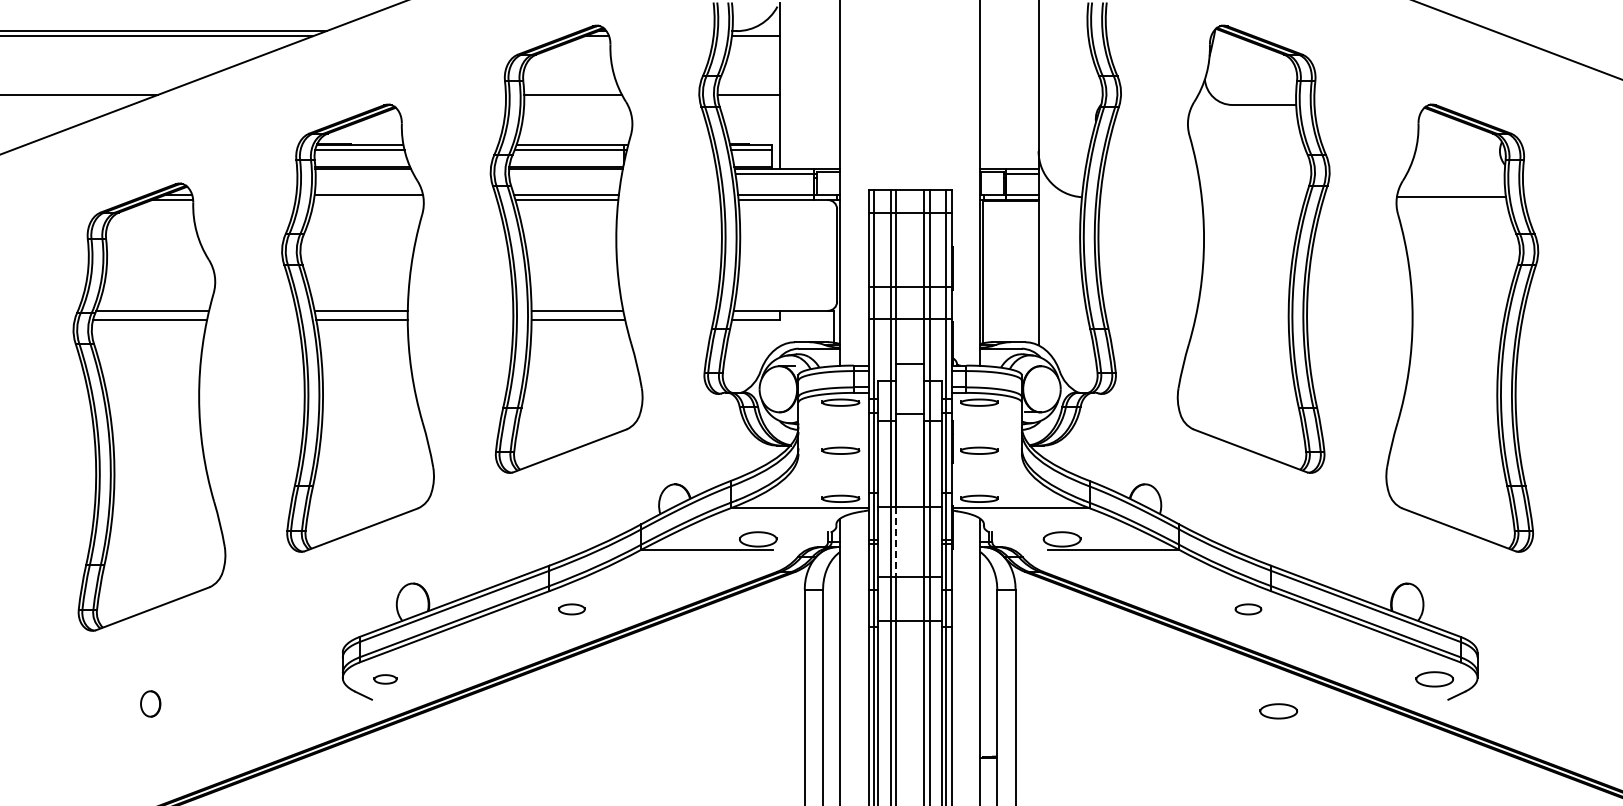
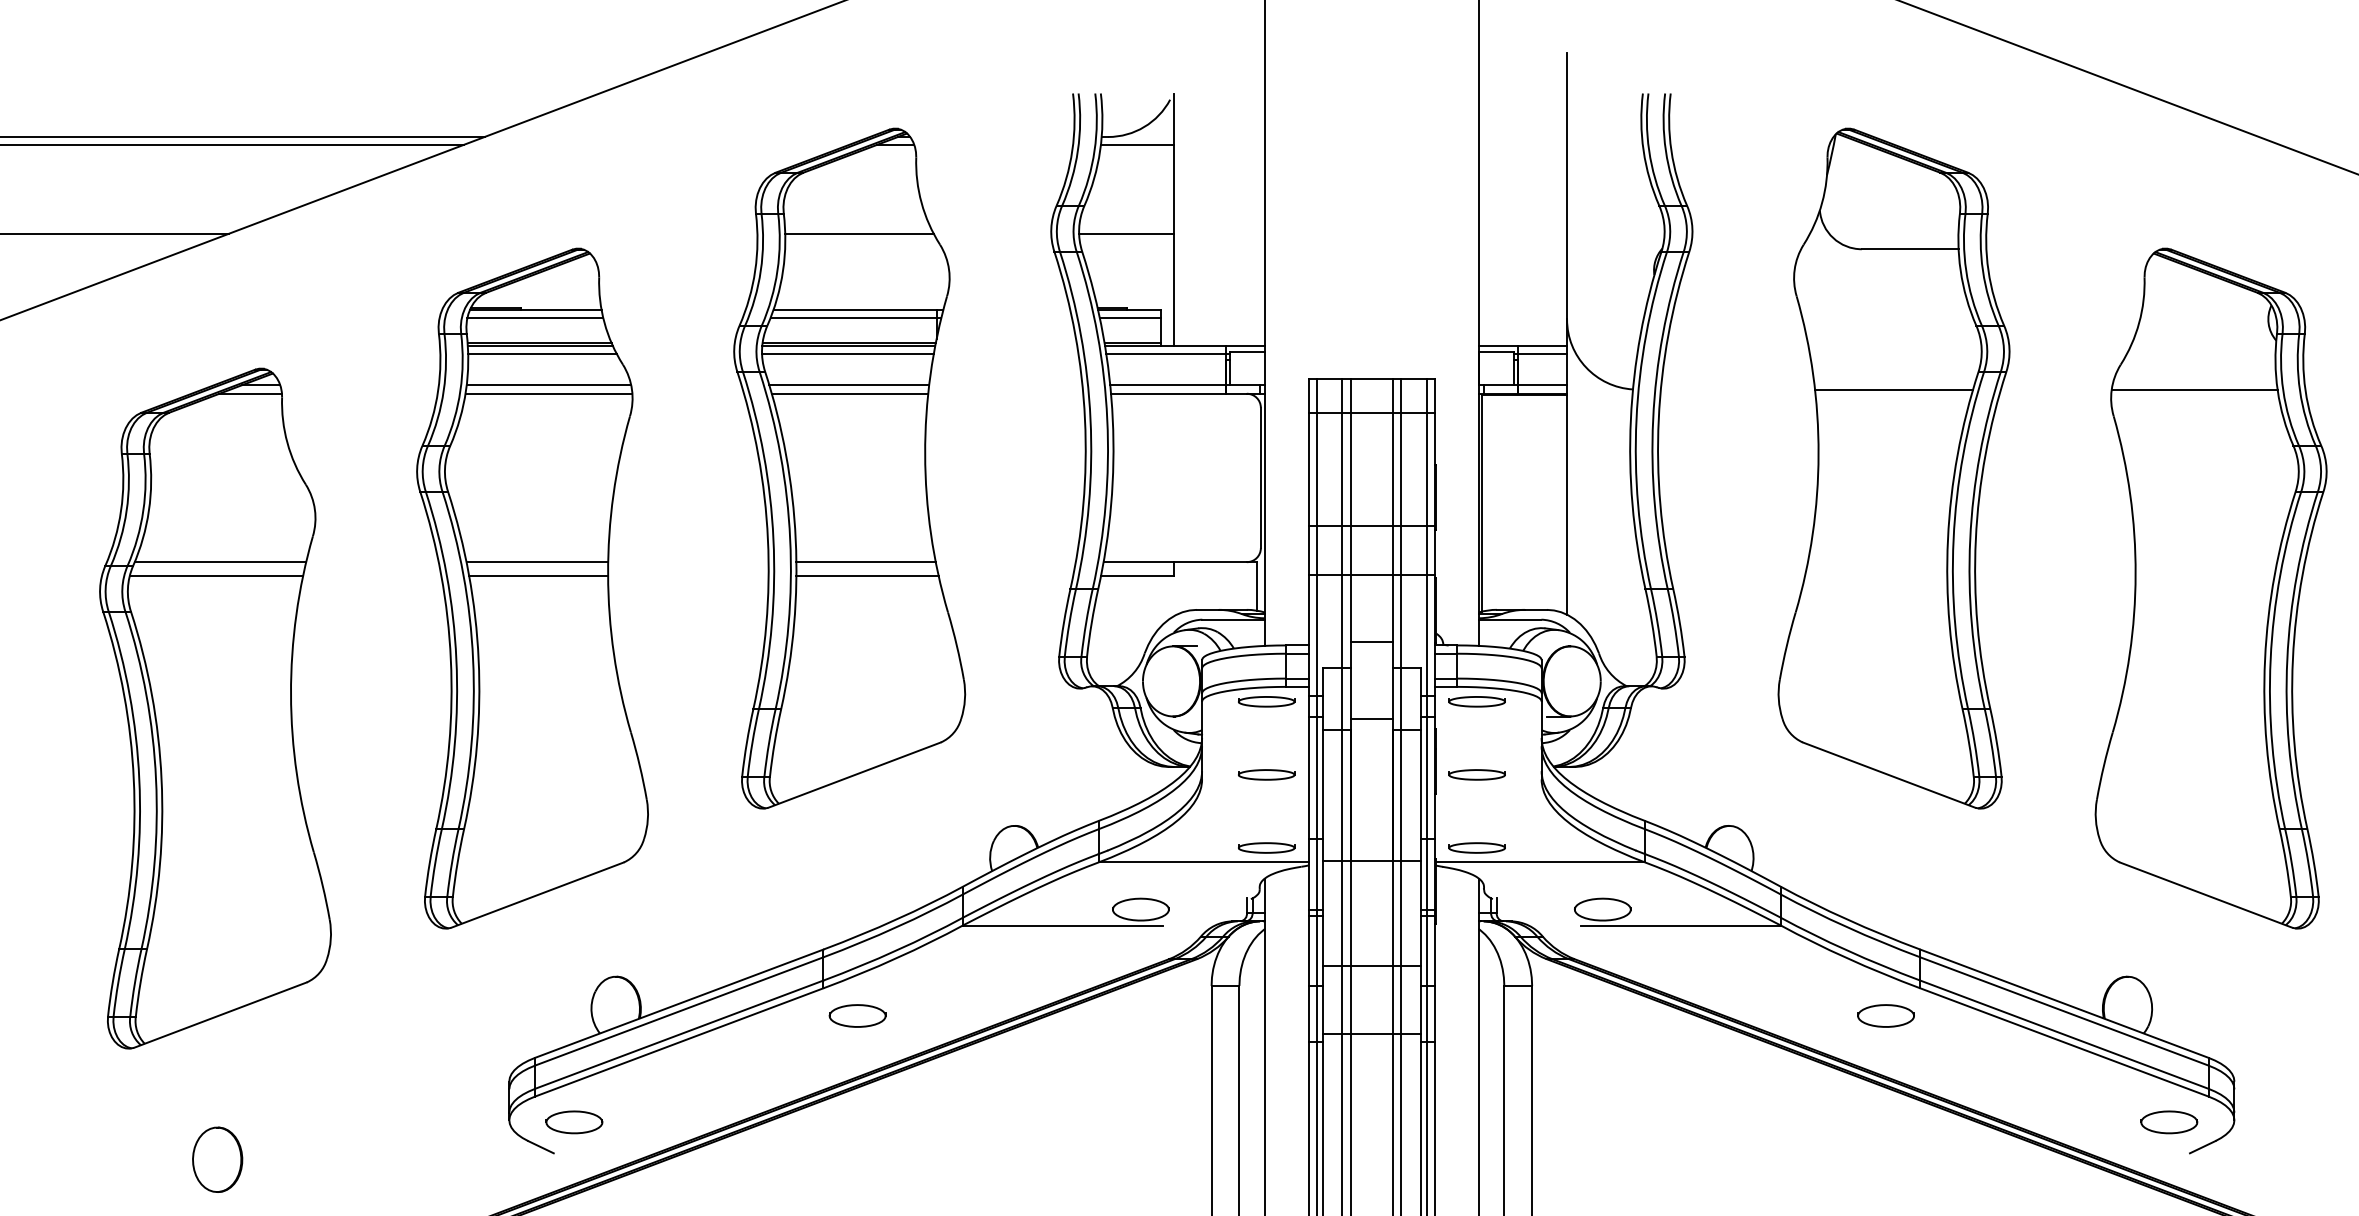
line: (364, 174) -> (542, 354), added
line: (565, 174) -> (847, 354), added
line: (1253, 197) -> (1893, 389), added
line: (368, 200) -> (548, 394), added
line: (896, 541) -> (1351, 912), dashed -> solid
part: (571, 609) -> (857, 1016), size x1.43
part: (1248, 609) -> (1886, 1016), size x1.43
part: (385, 679) -> (574, 1122), size x1.67
part: (150, 703) -> (217, 1159), size x1.67
part: (1278, 711) -> (1931, 1171), removed

